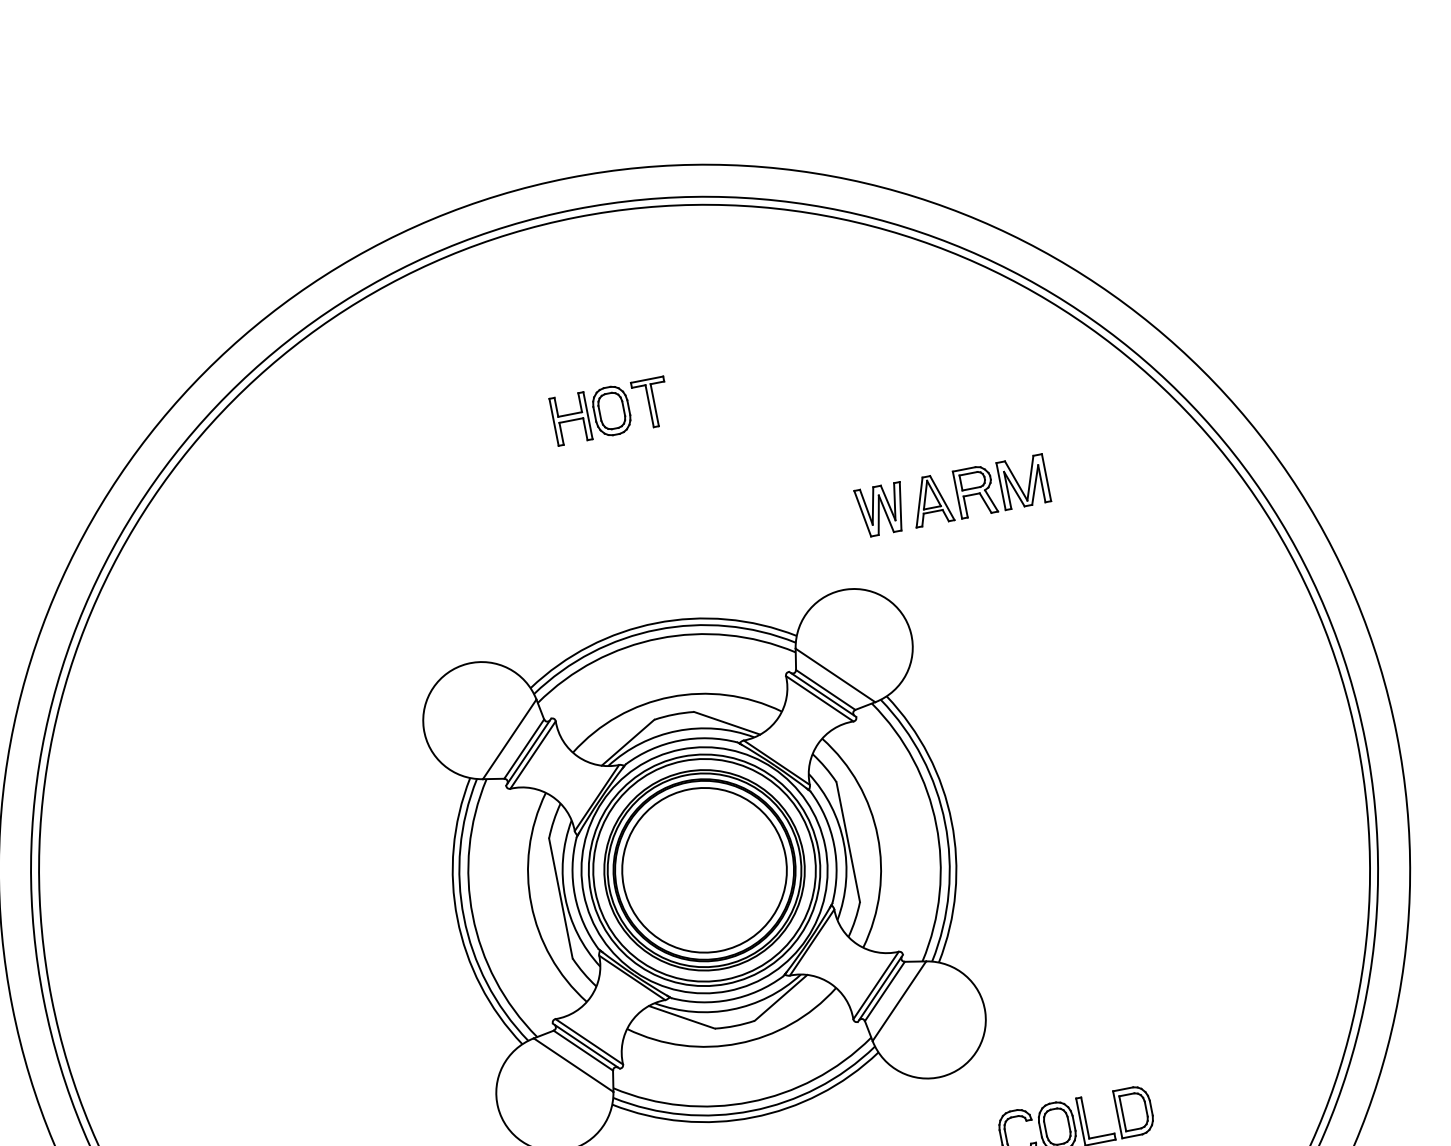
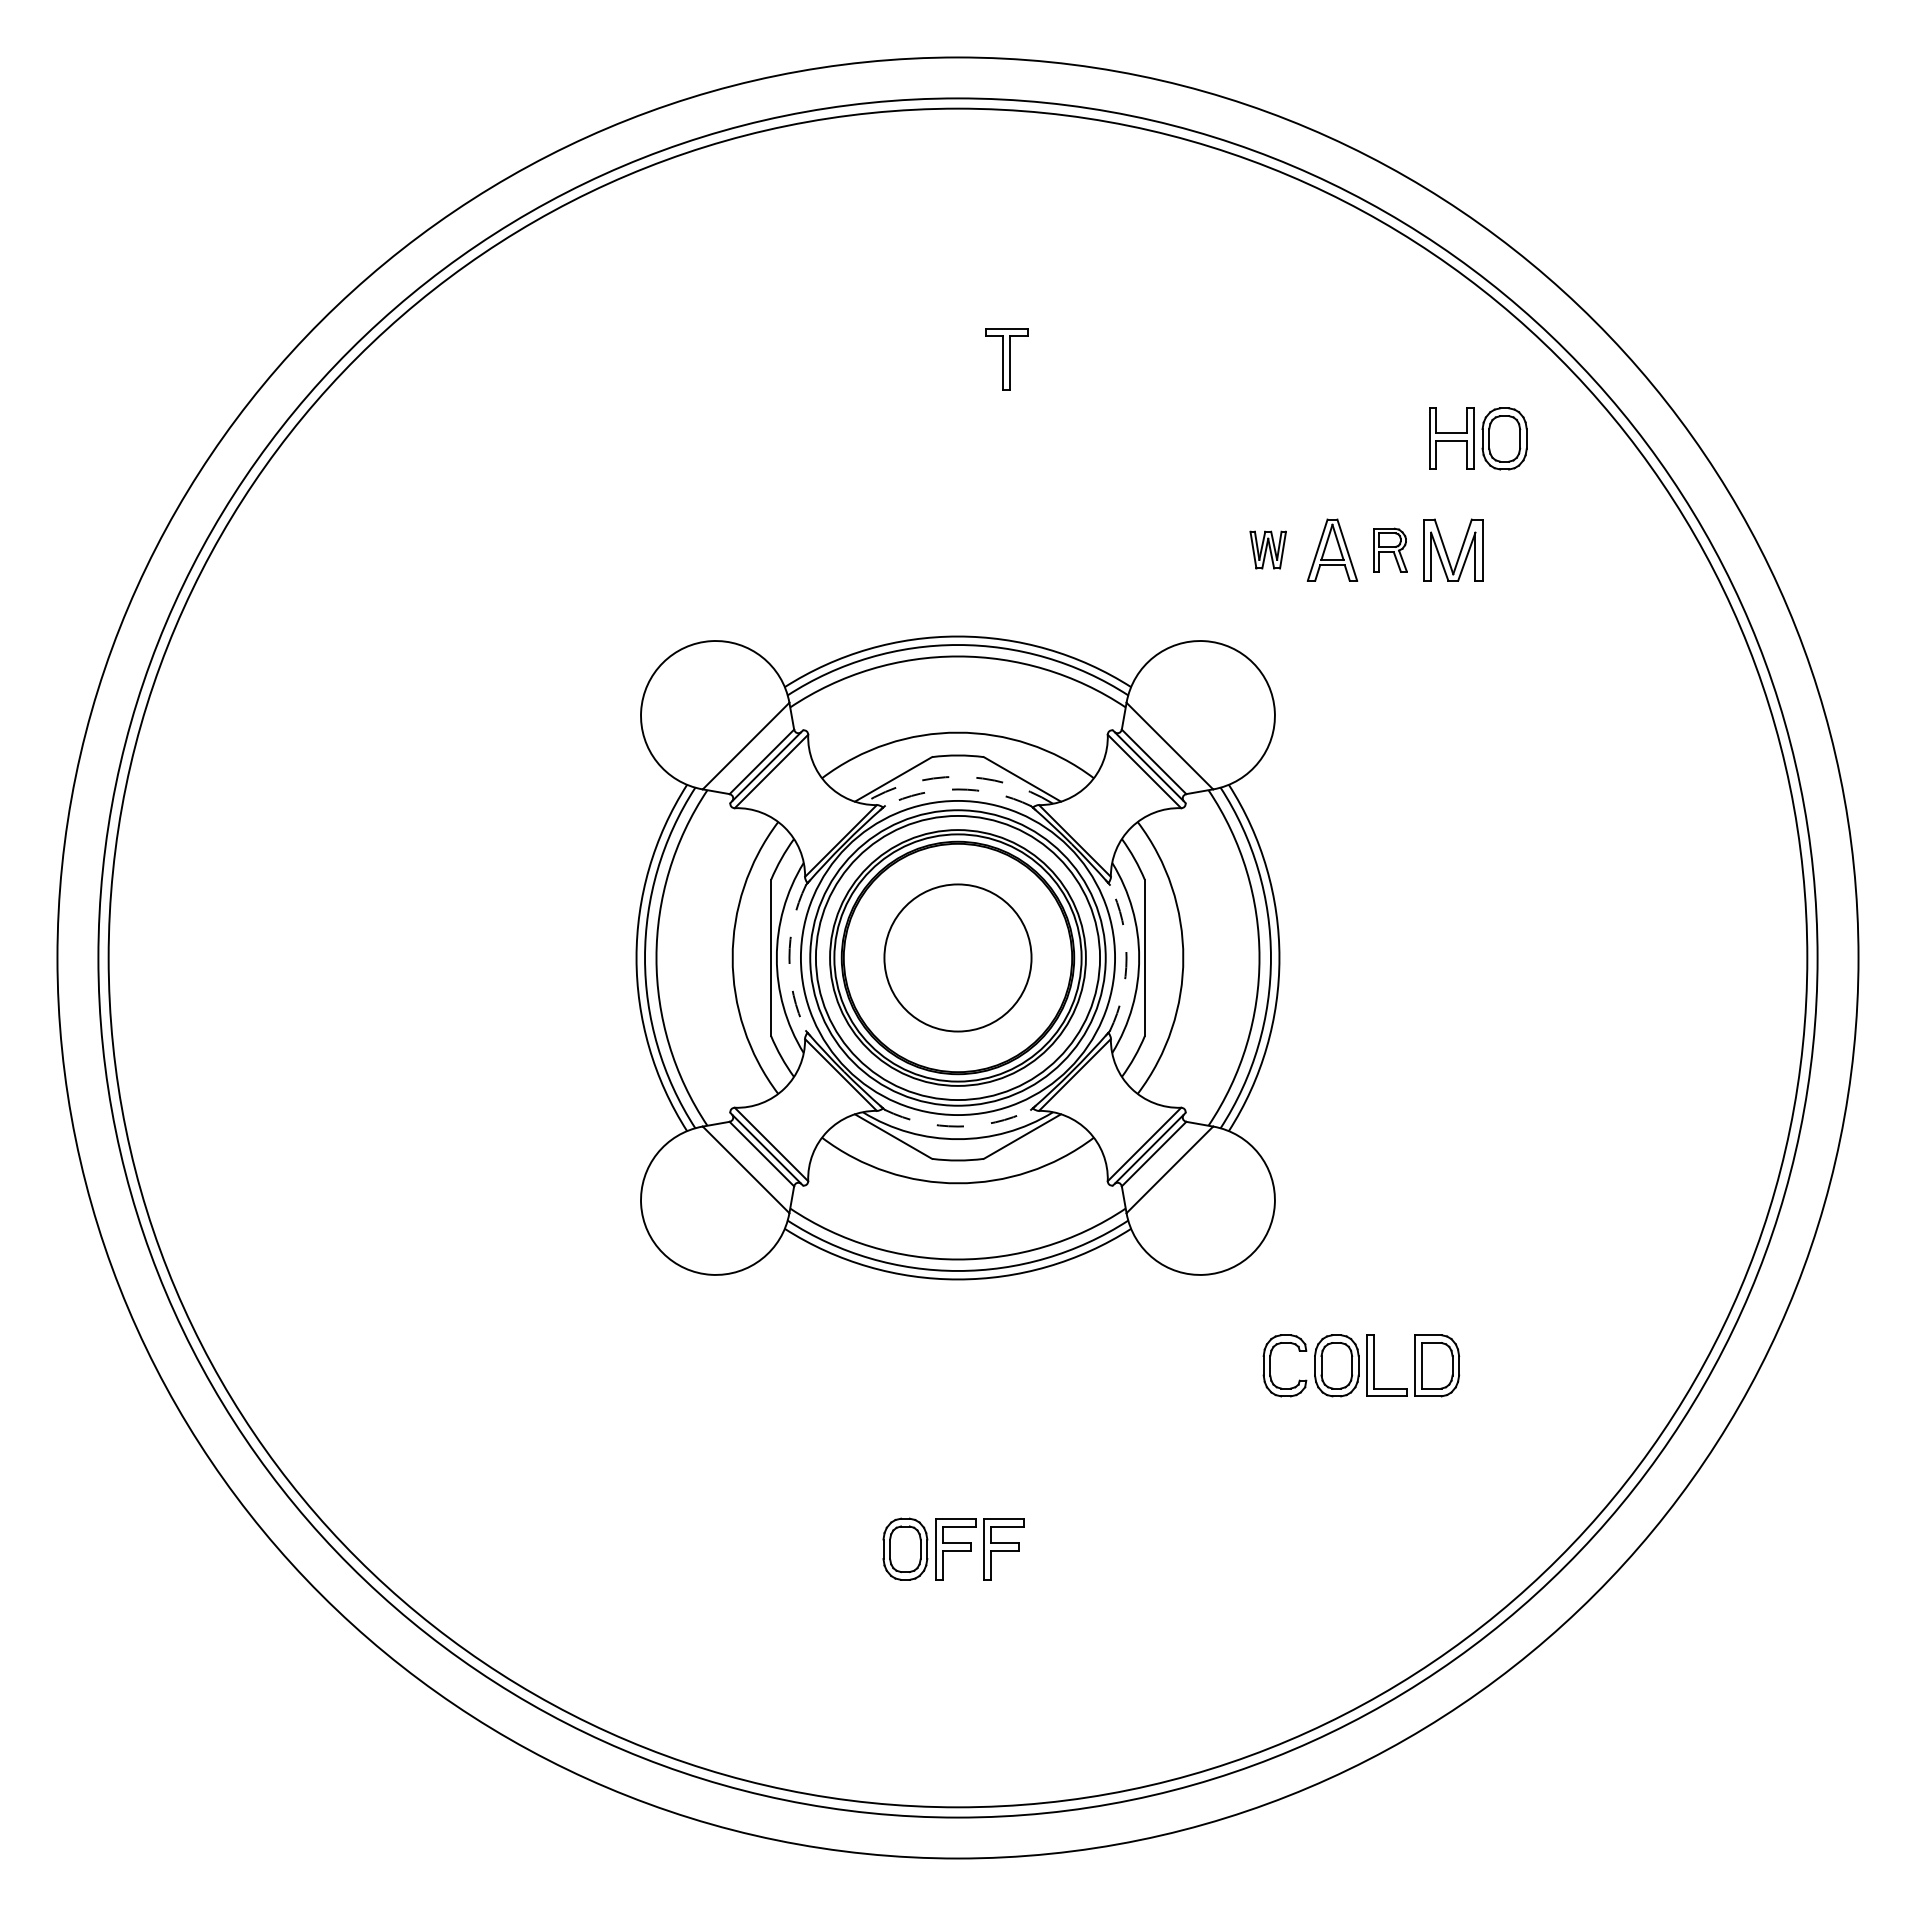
part: (591, 414) -> (1478, 438), moved
part: (975, 491) -> (1390, 549), size x0.7
part: (880, 509) -> (1267, 549), size x0.6
arc: (677, 730) -> (958, 776), solid -> dashed
arc: (679, 740) -> (958, 789), solid -> dashed
arc: (834, 845) -> (1126, 958), solid -> dashed
circle: (704, 870) -> (957, 957), size x0.7
arc: (575, 896) -> (789, 958), solid -> dashed
arc: (730, 999) -> (958, 1126), solid -> dashed

